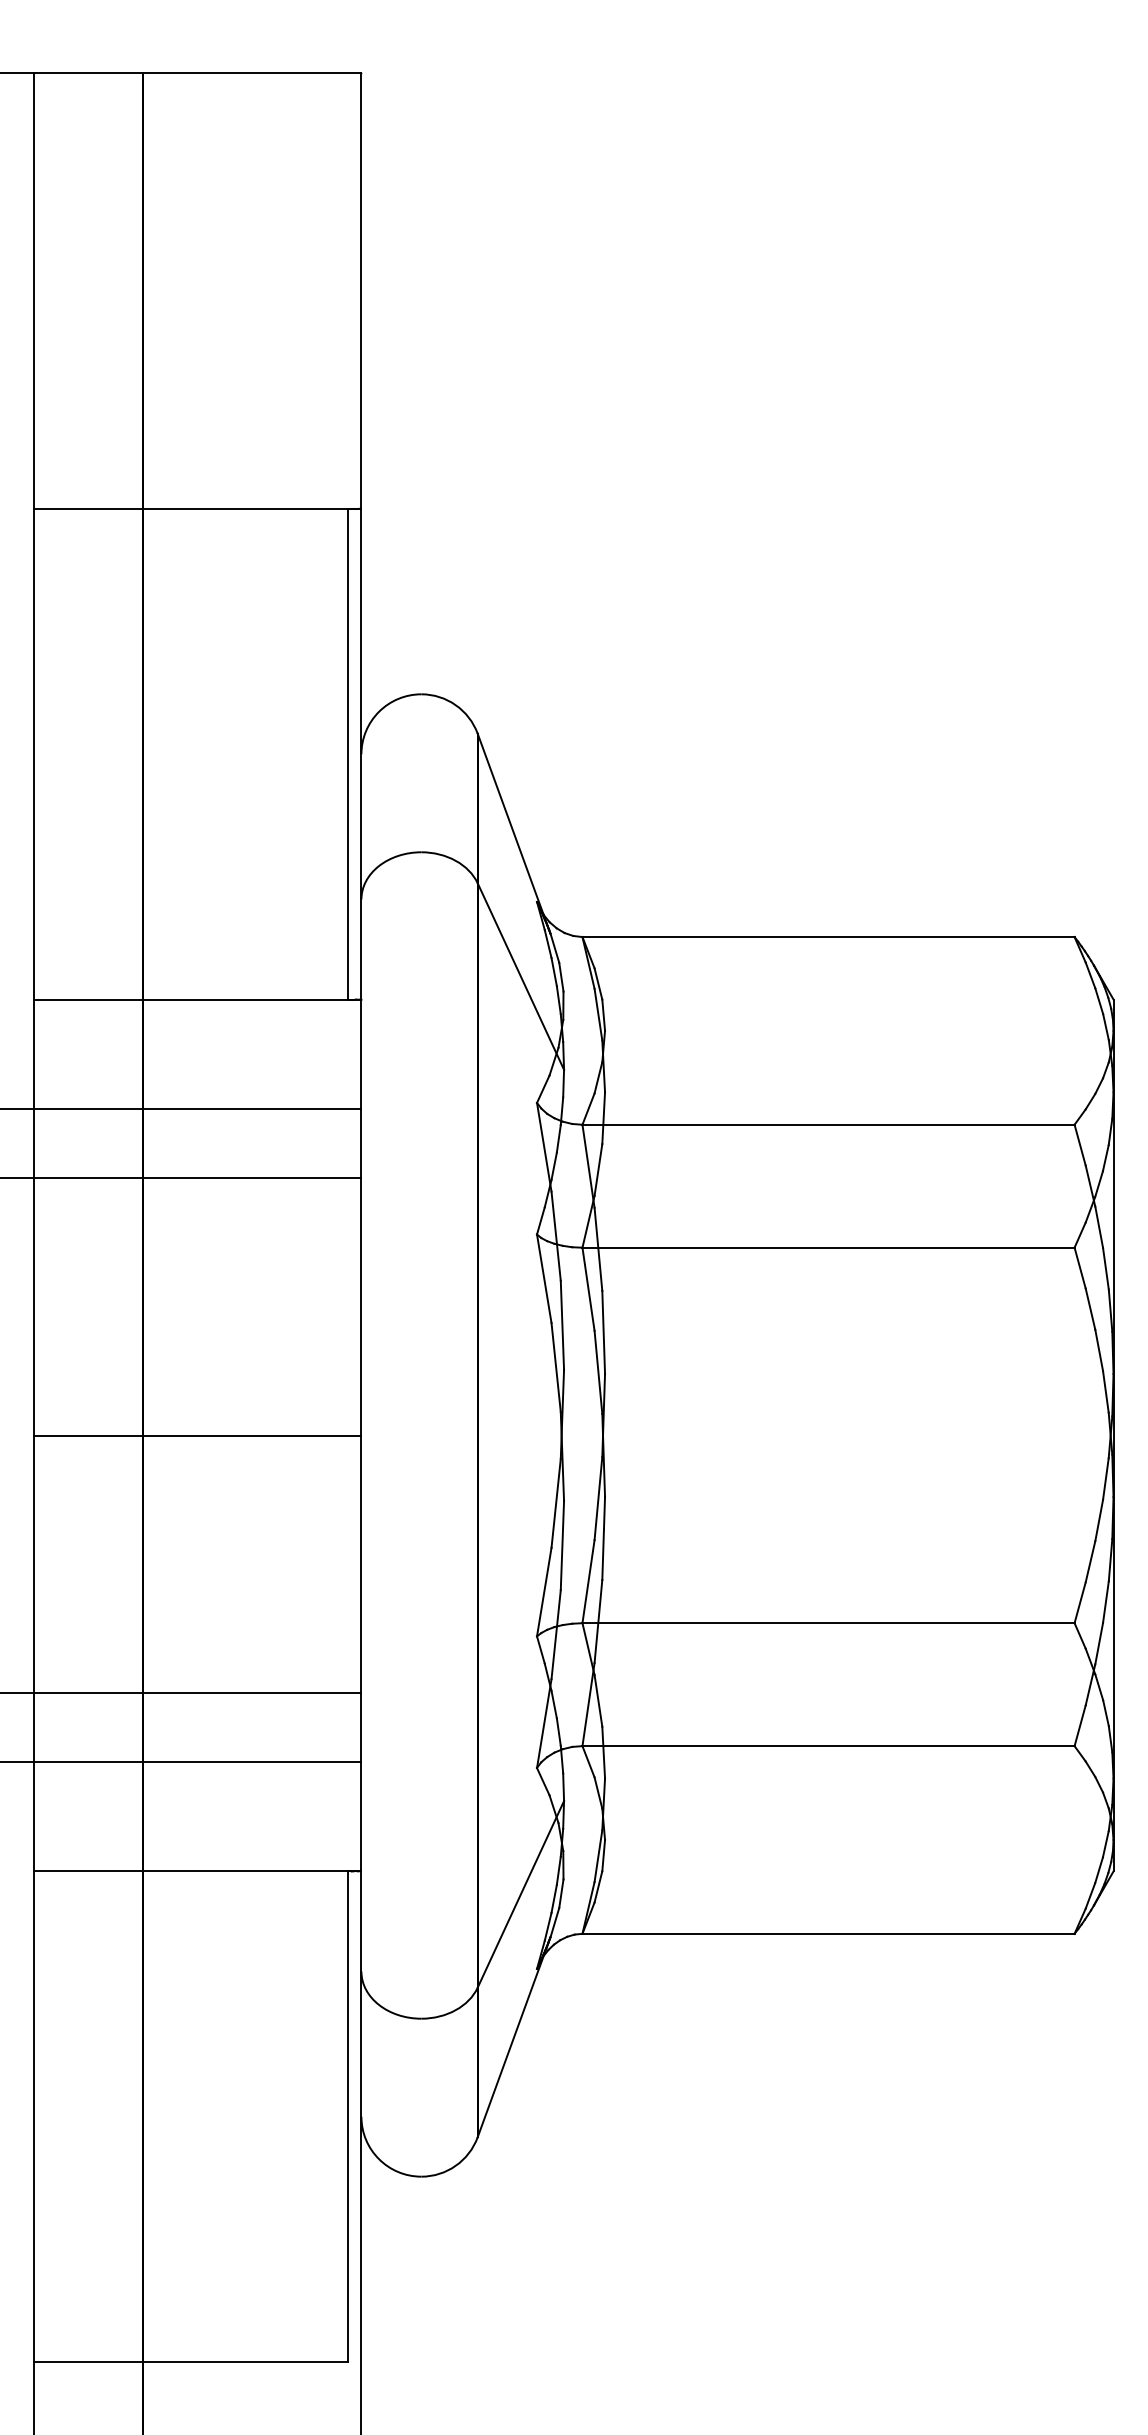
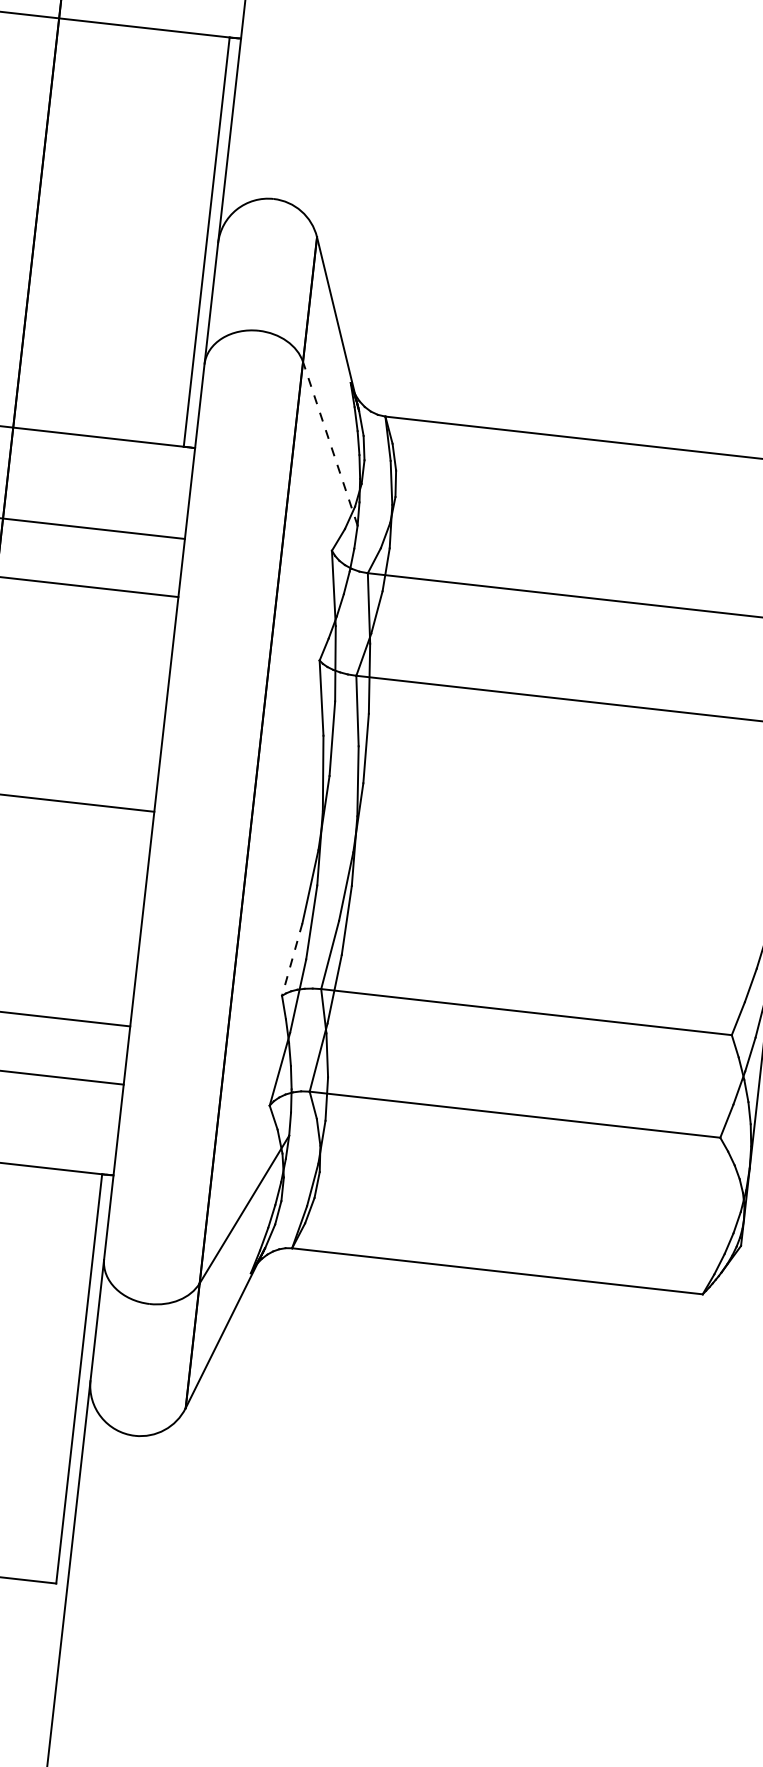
line: (520, 976) -> (330, 443), solid -> dashed
line: (544, 1592) -> (292, 959), solid -> dashed

